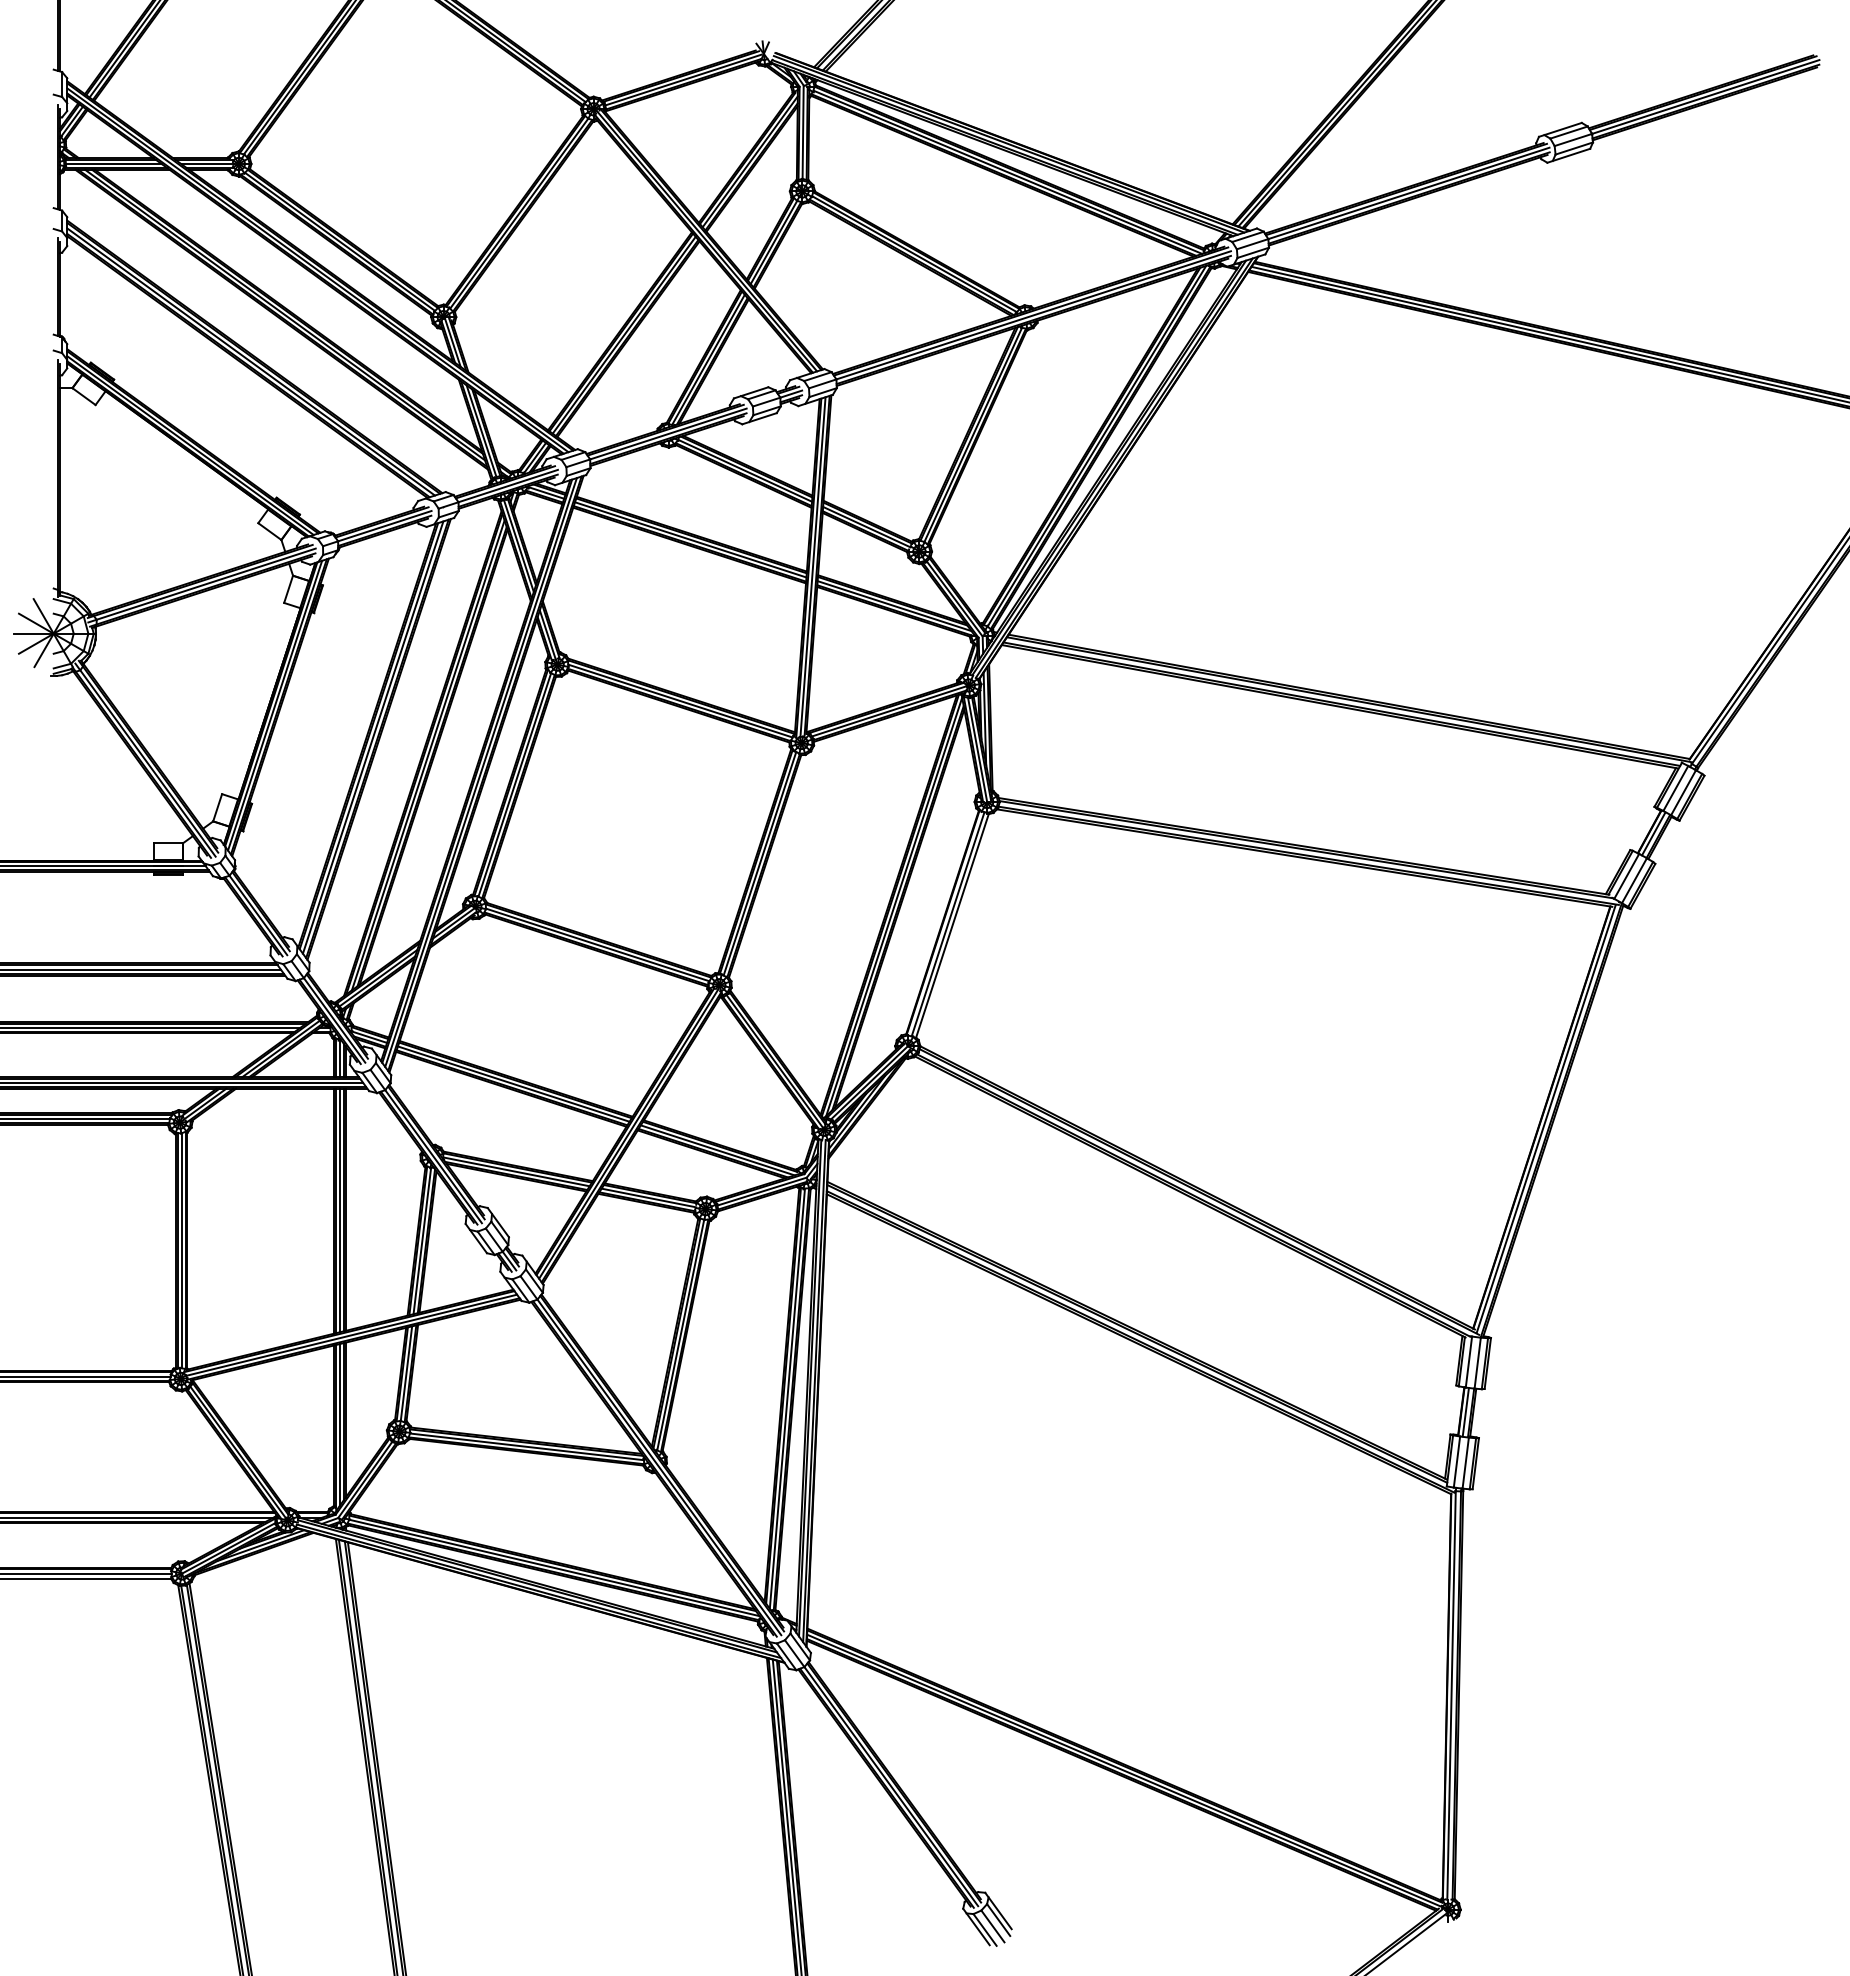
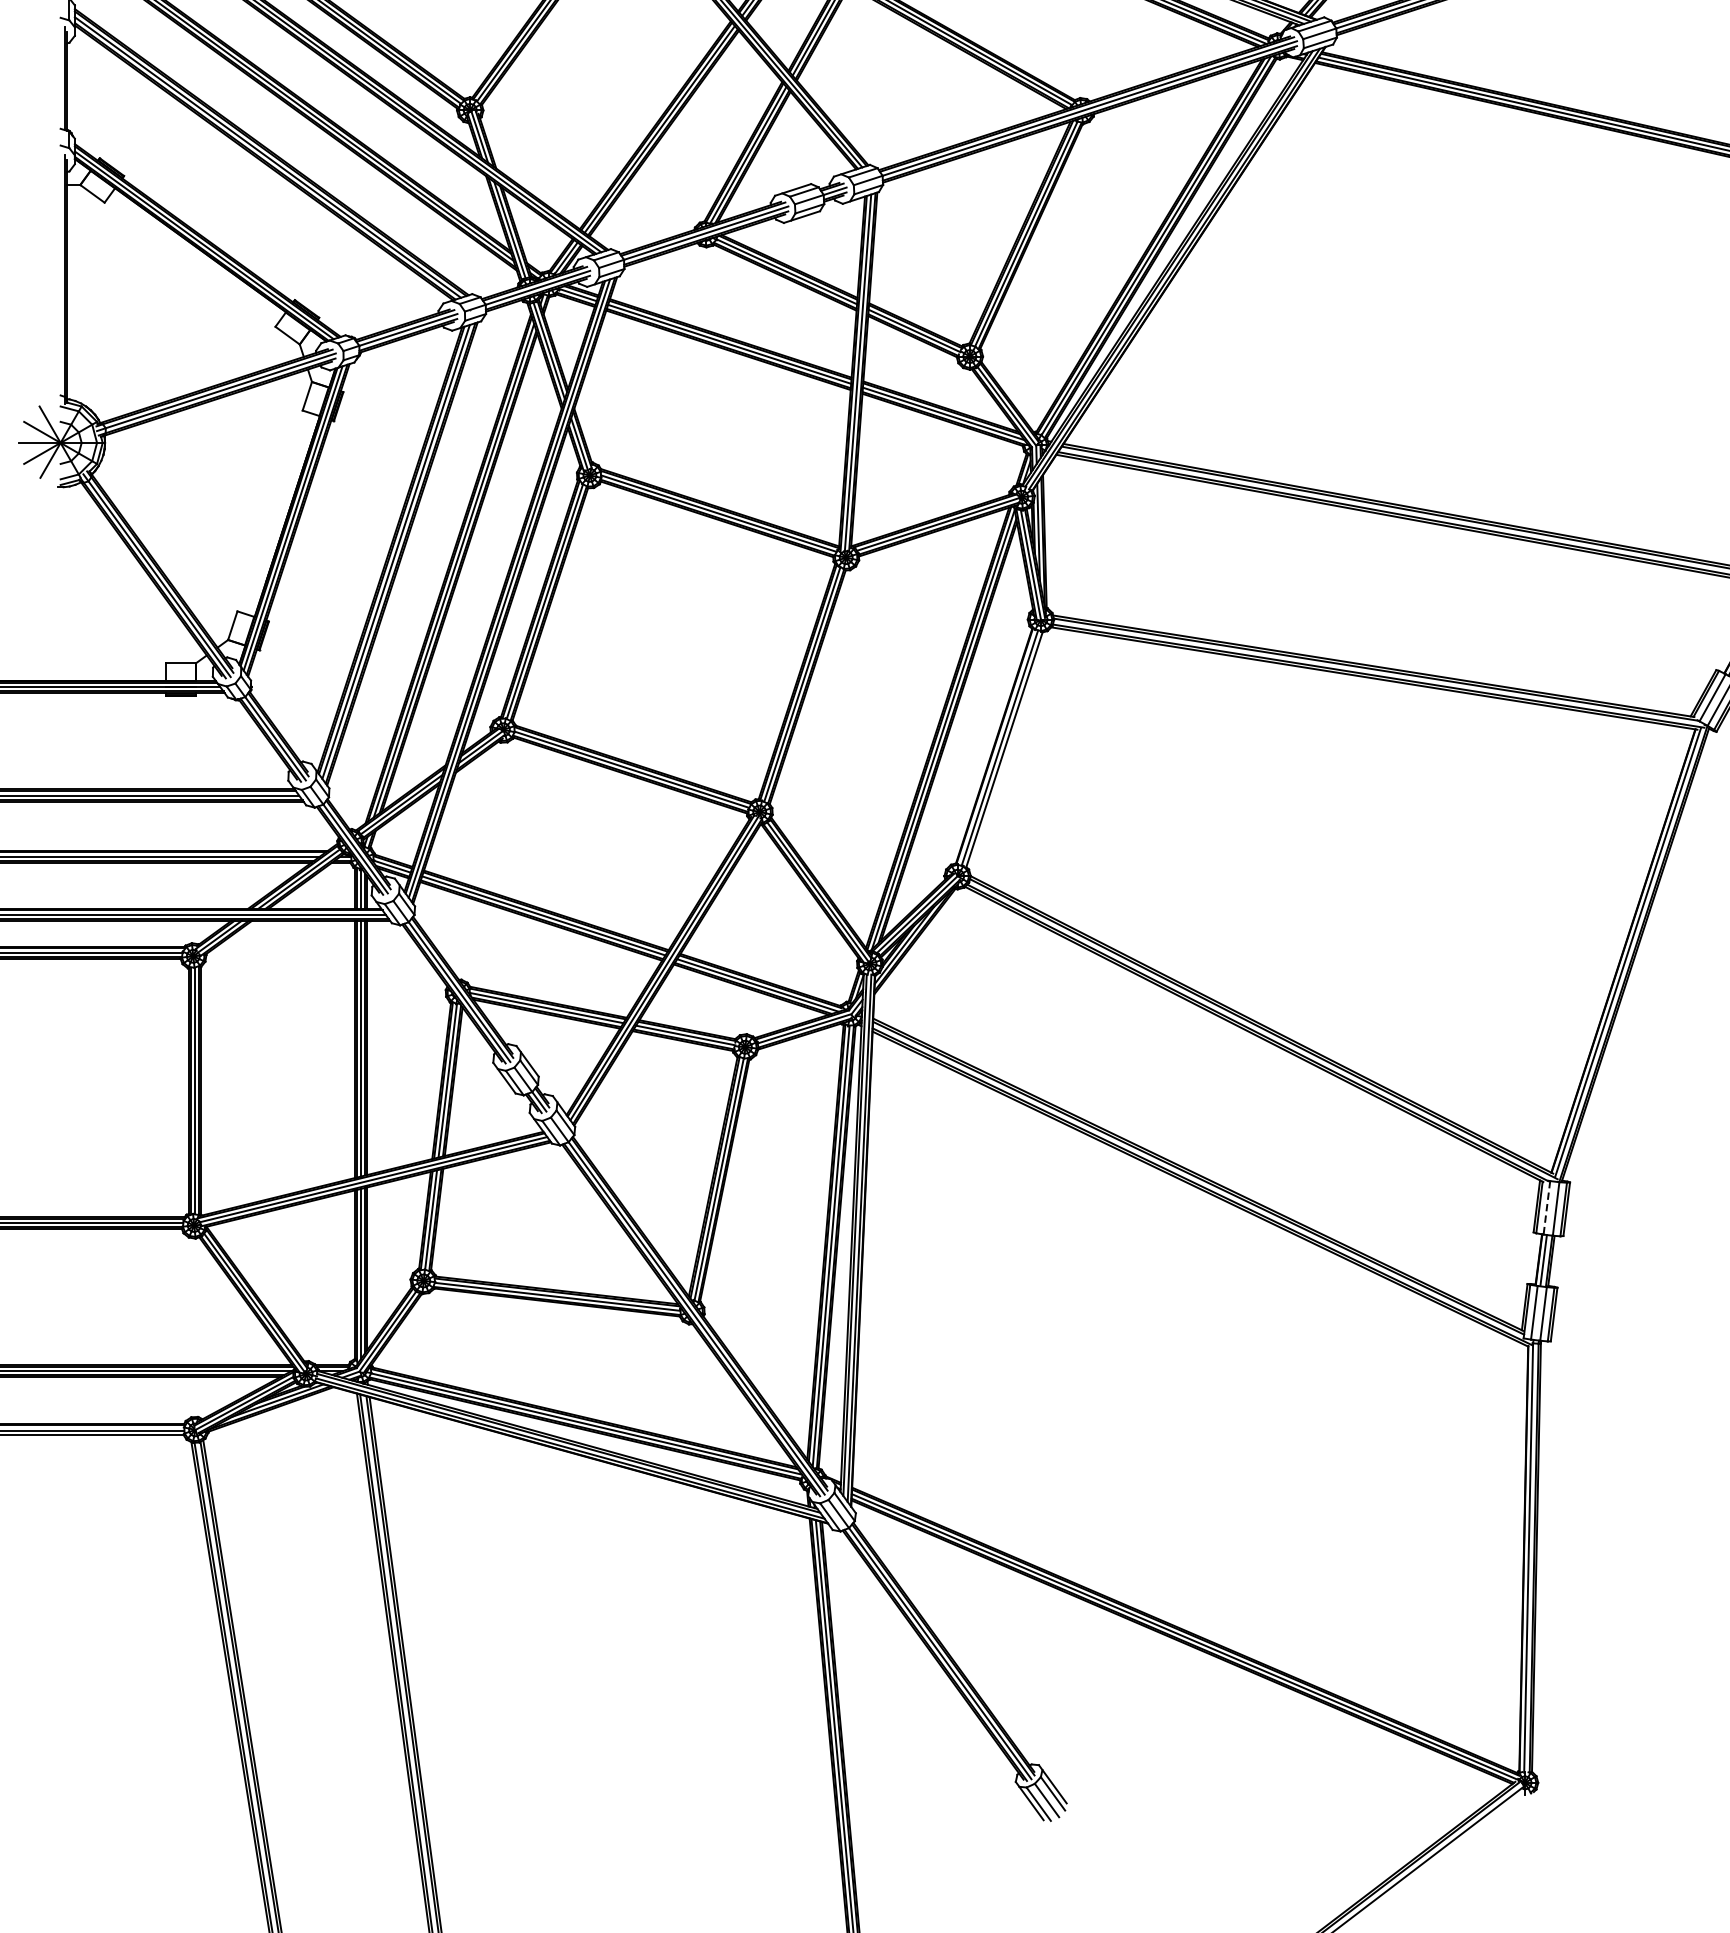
line: (1468, 1362) -> (1546, 1208), solid -> dashed

